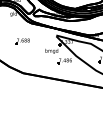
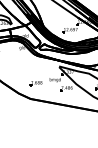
part: (21, 41) -> (35, 83), moved

